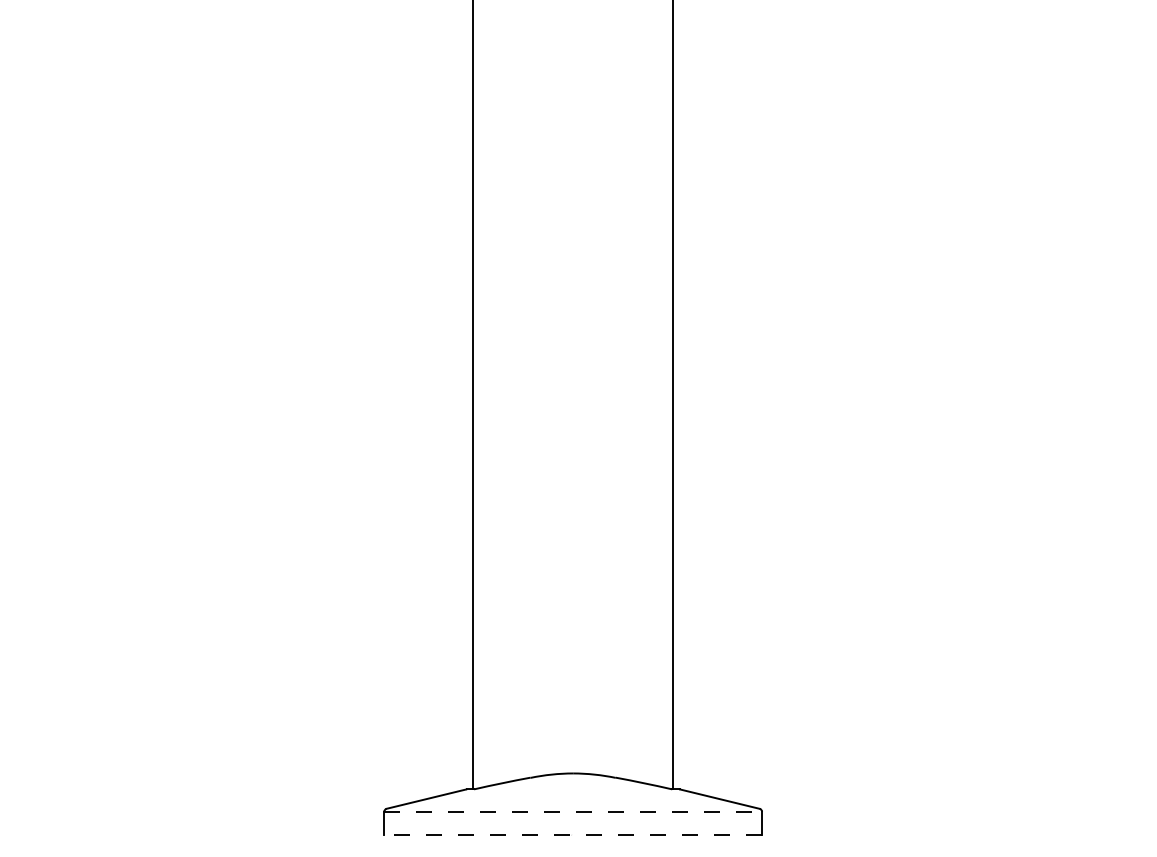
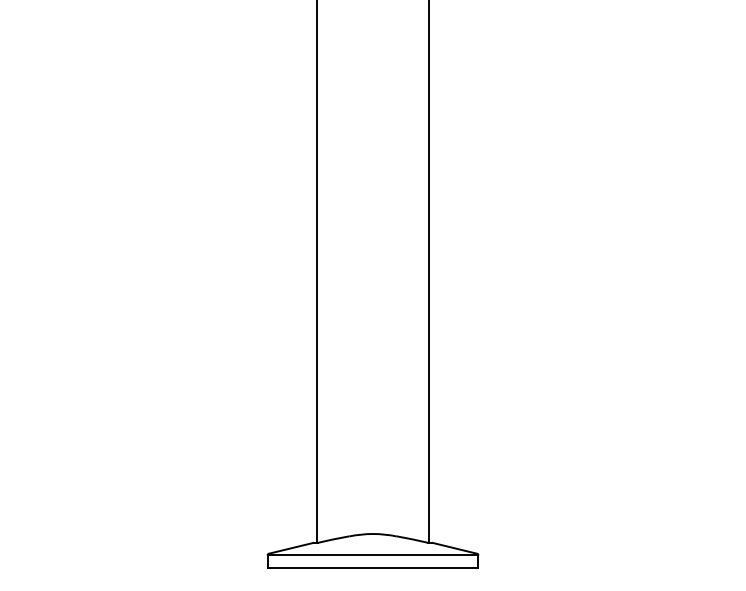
line: (574, 811) -> (373, 555), dashed -> solid
line: (572, 835) -> (372, 568), dashed -> solid

